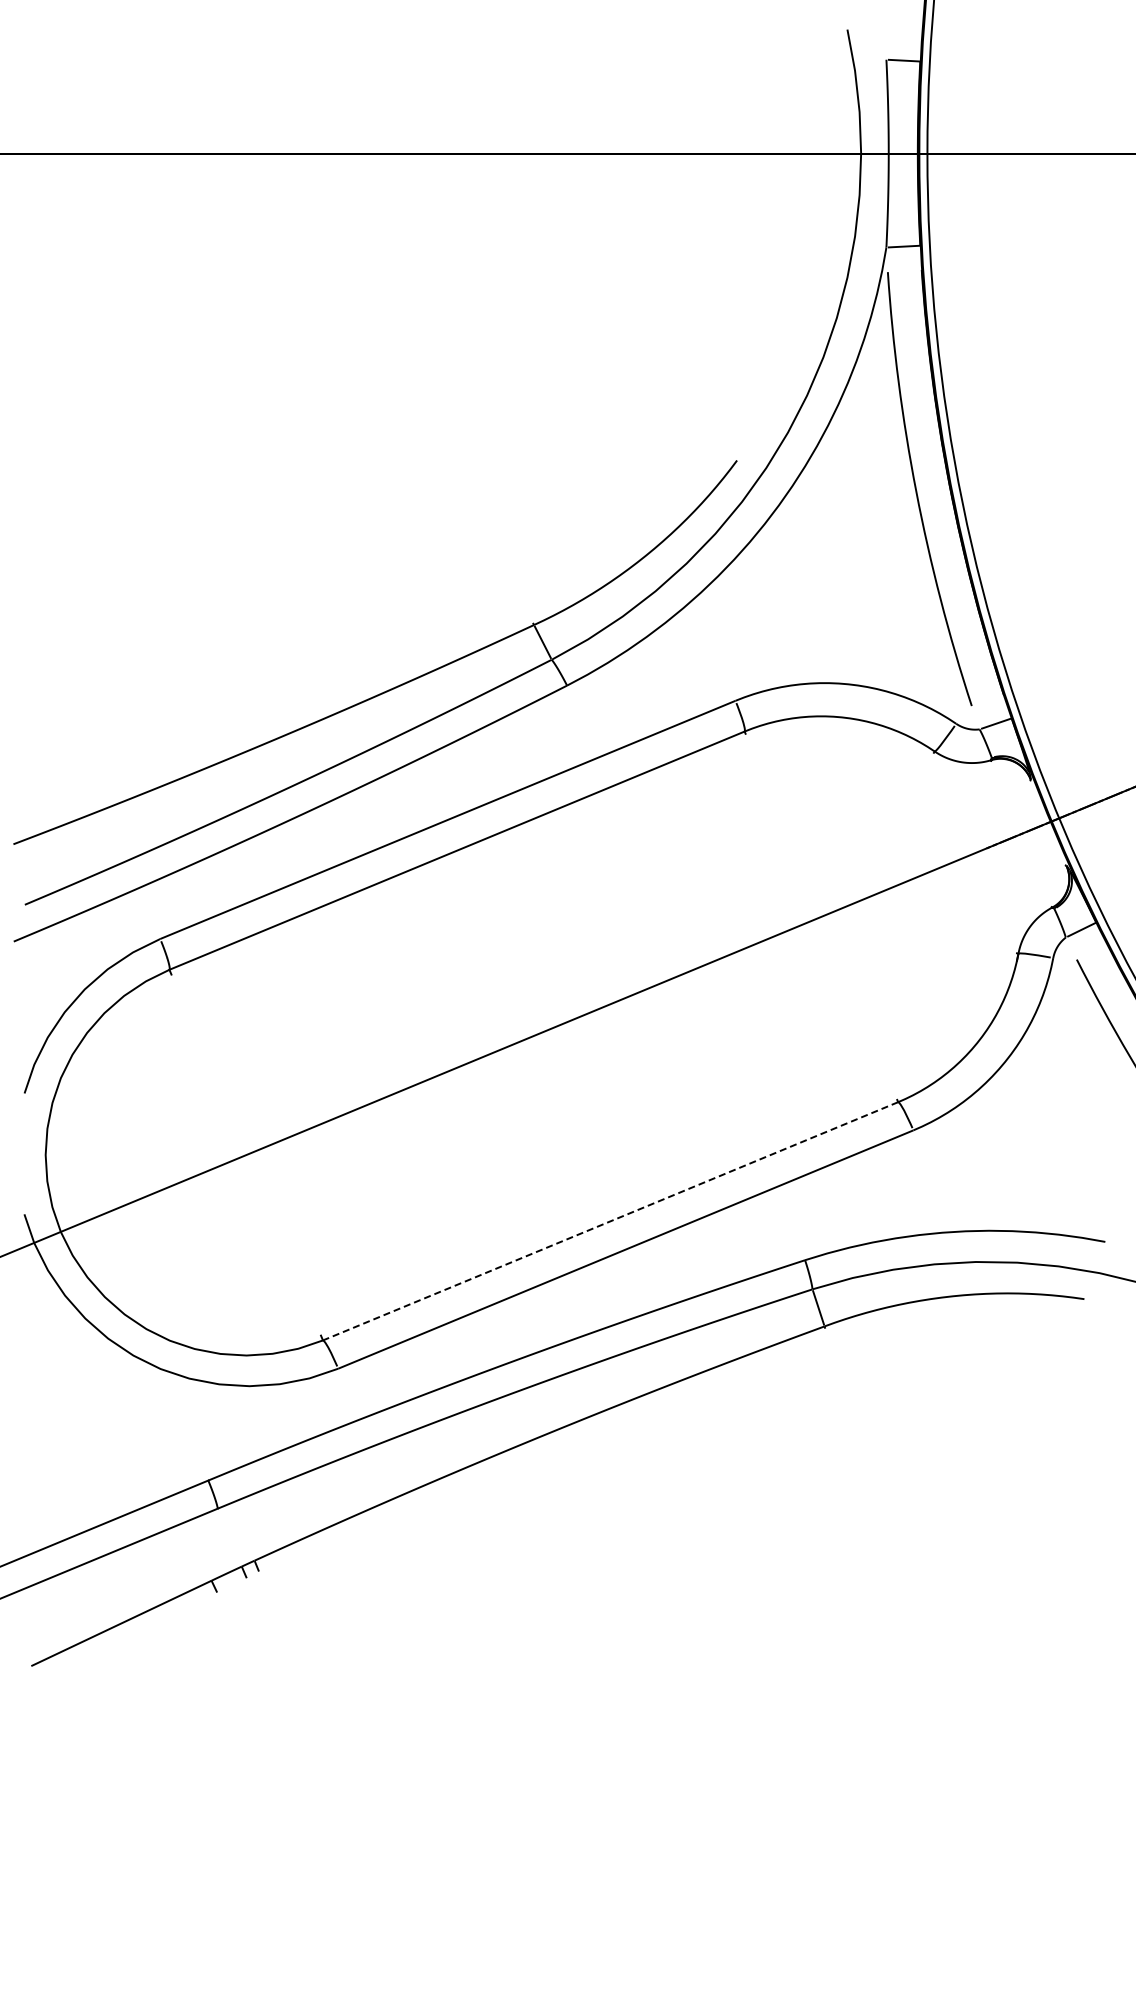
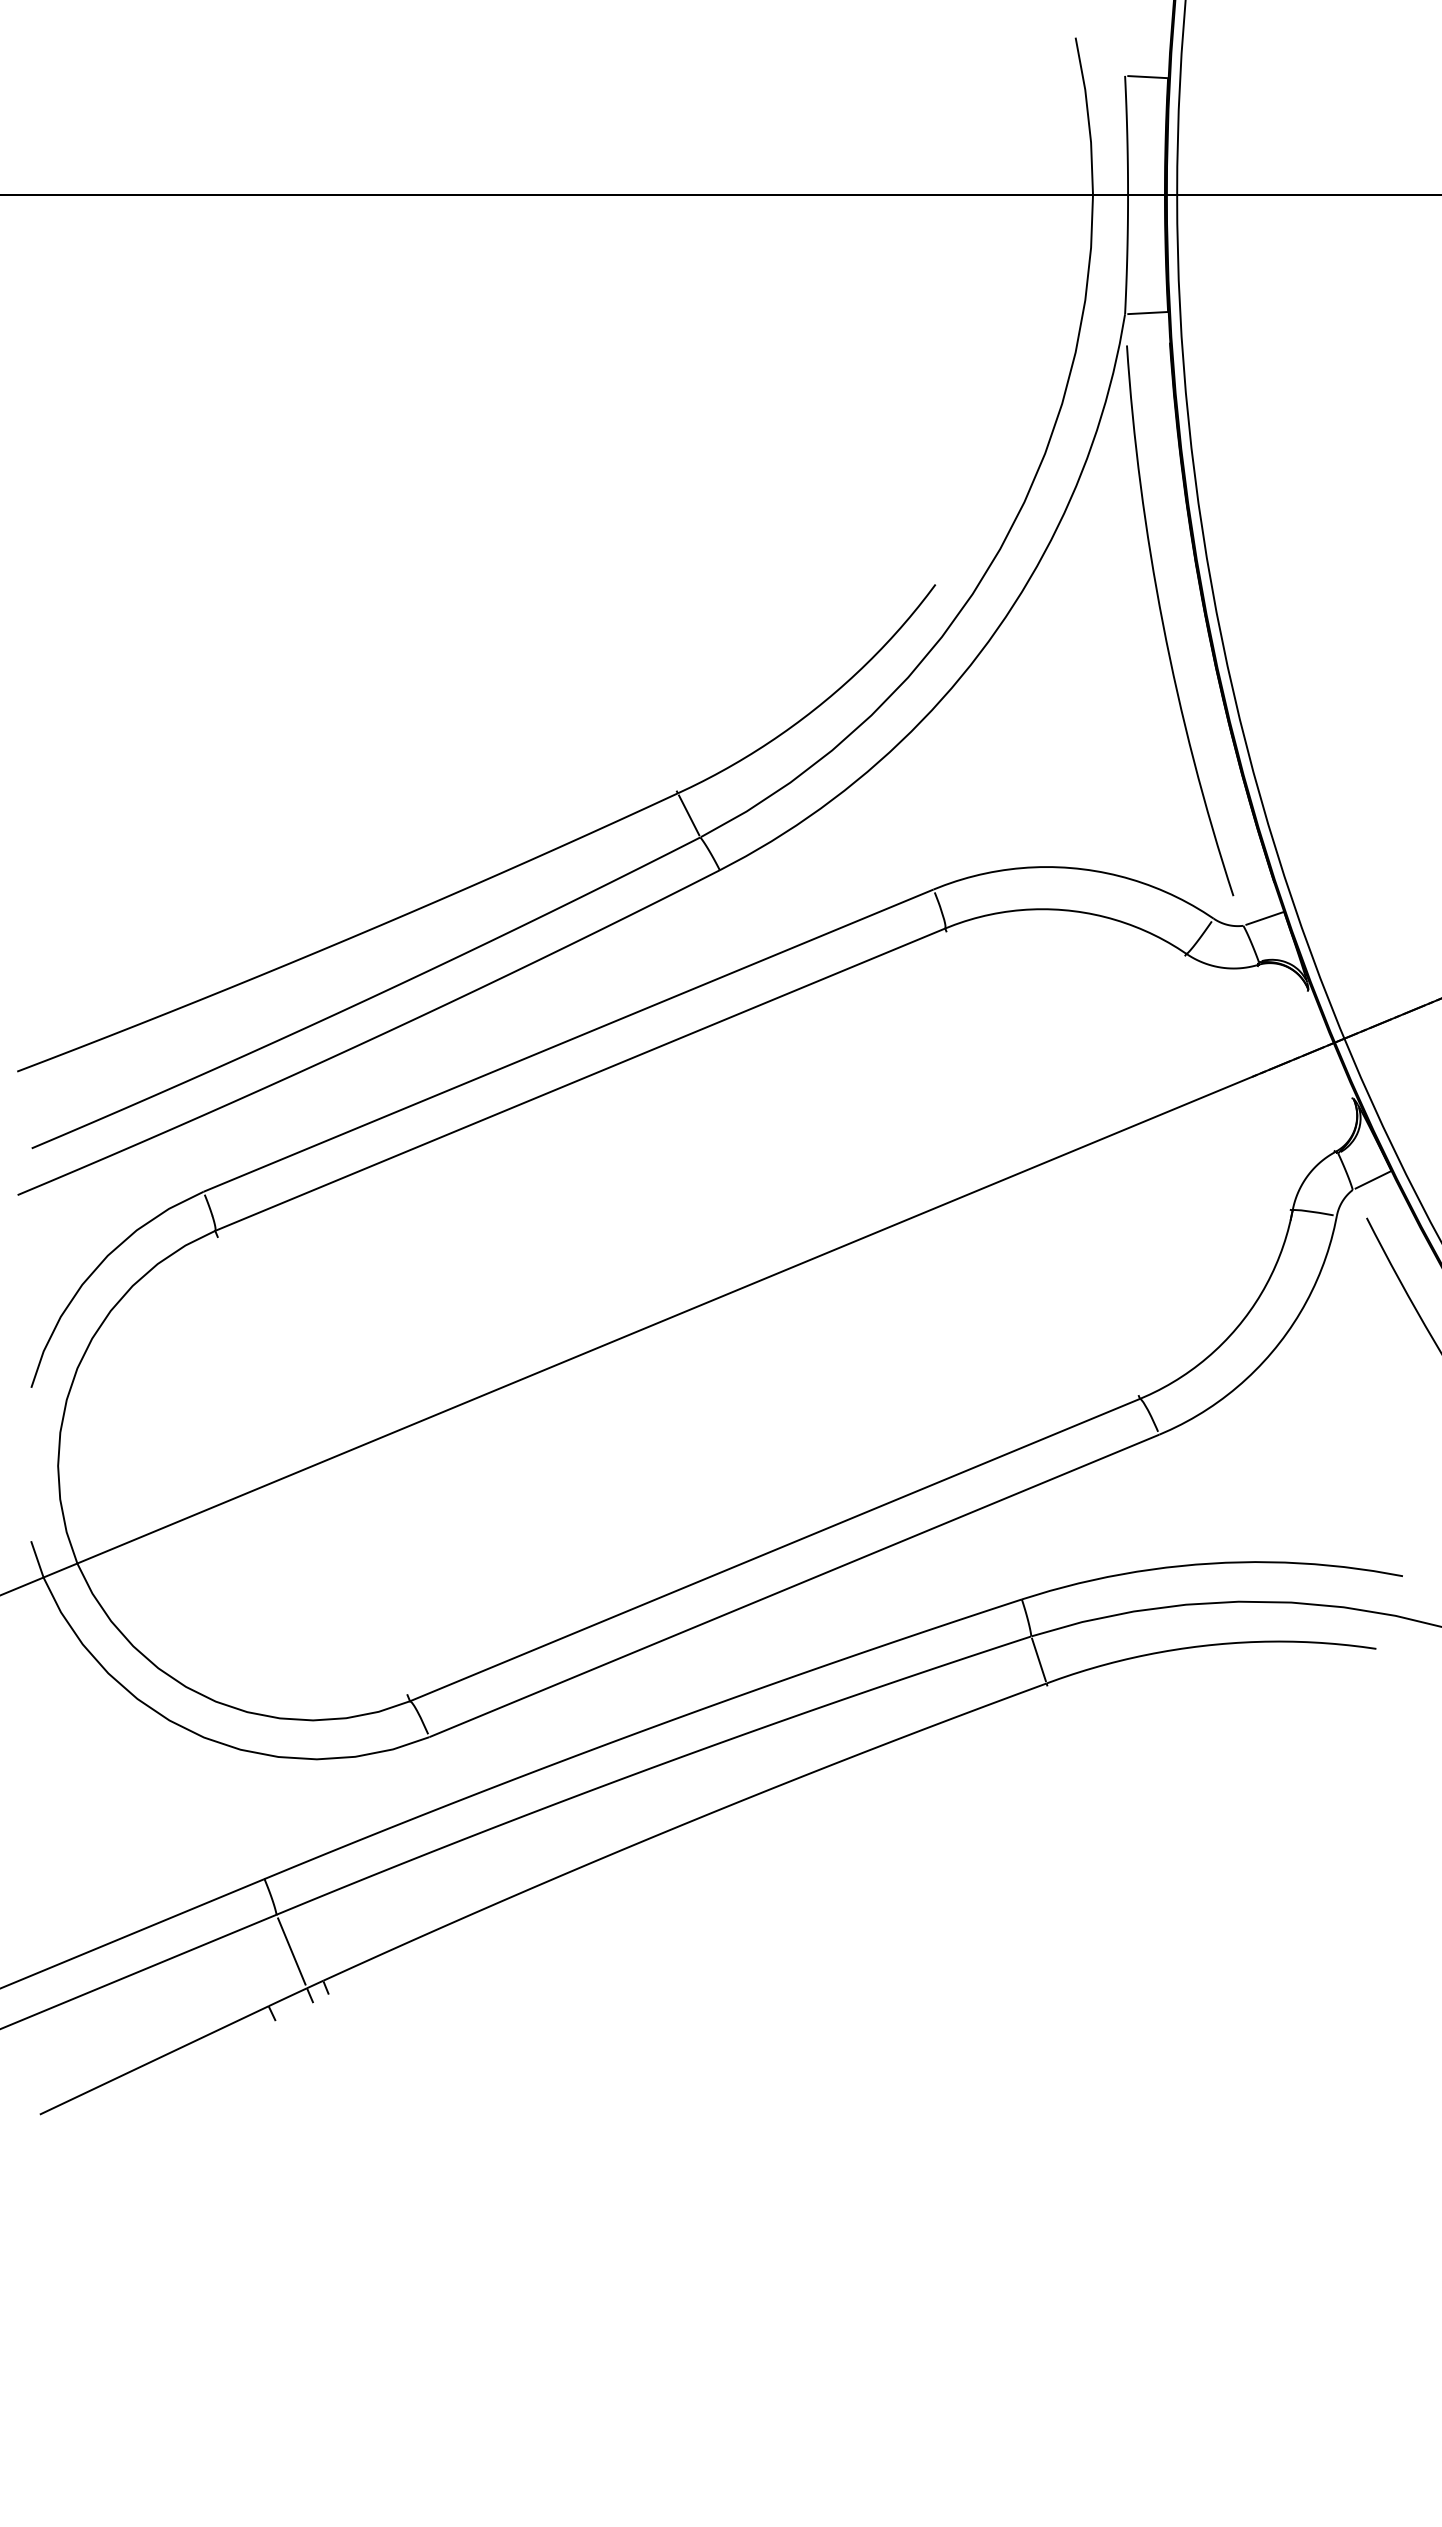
line: (610, 1221) -> (774, 1550), dashed -> solid
line: (229, 1537) -> (291, 1951), added

